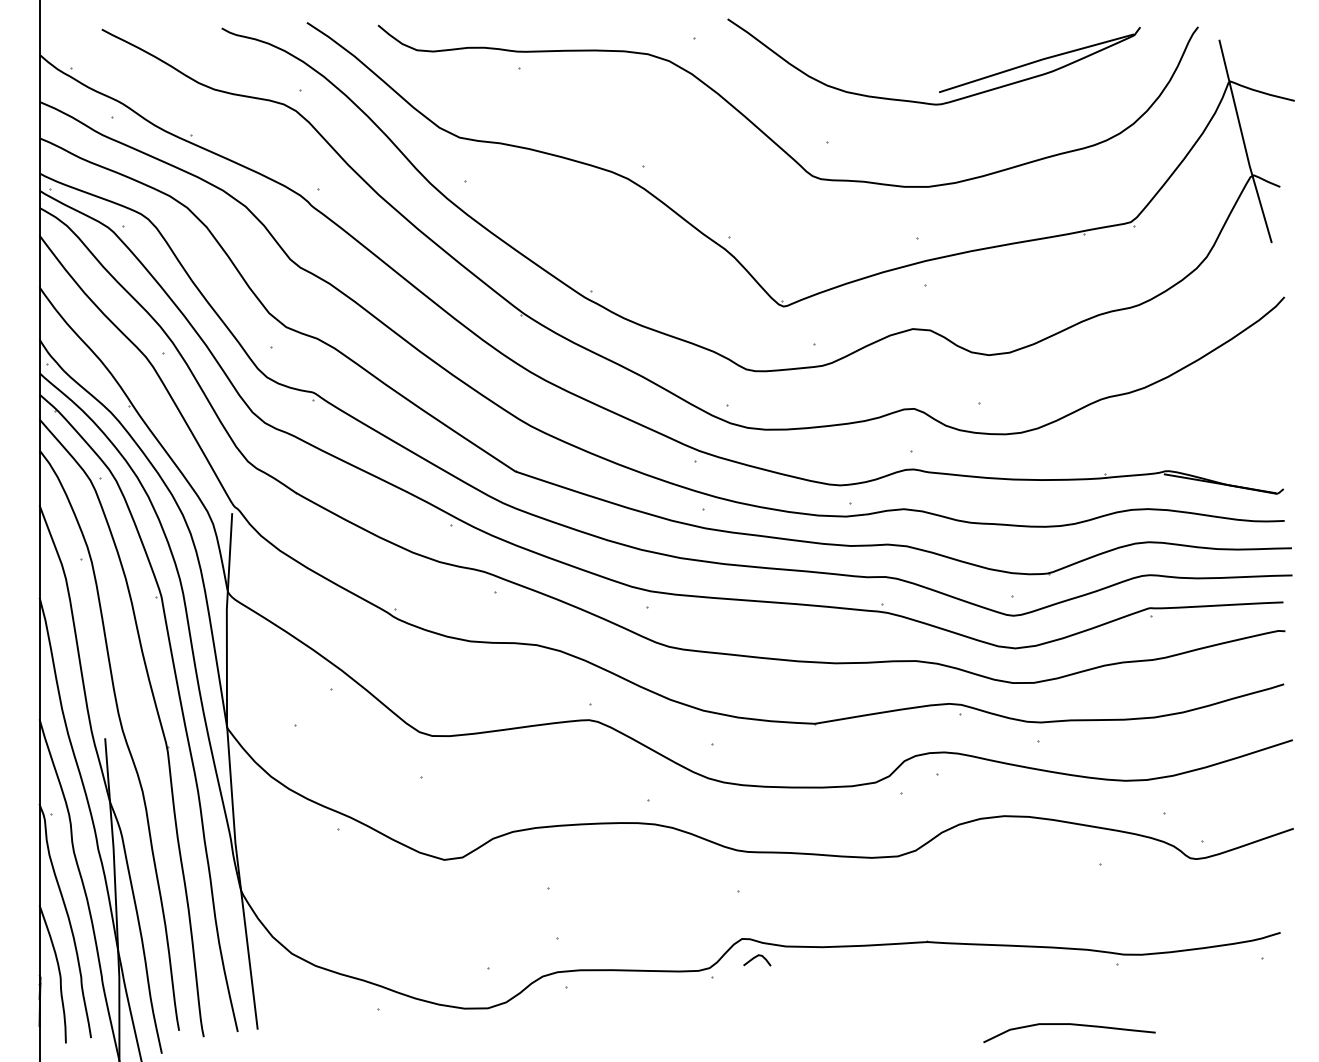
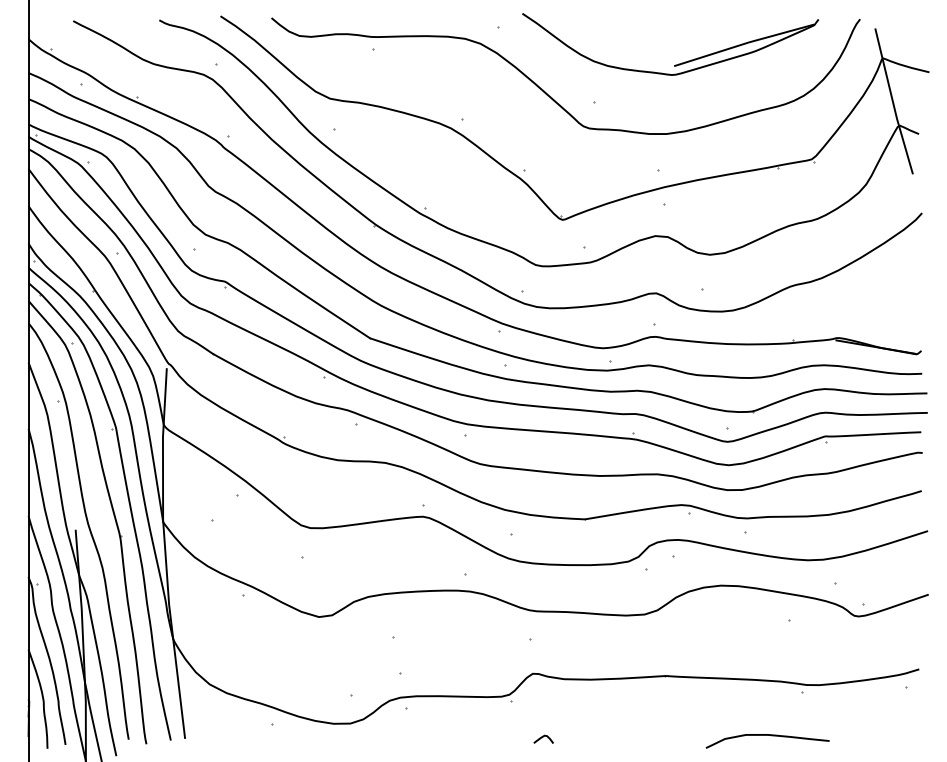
curve: (755, 958) -> (542, 738), moved

